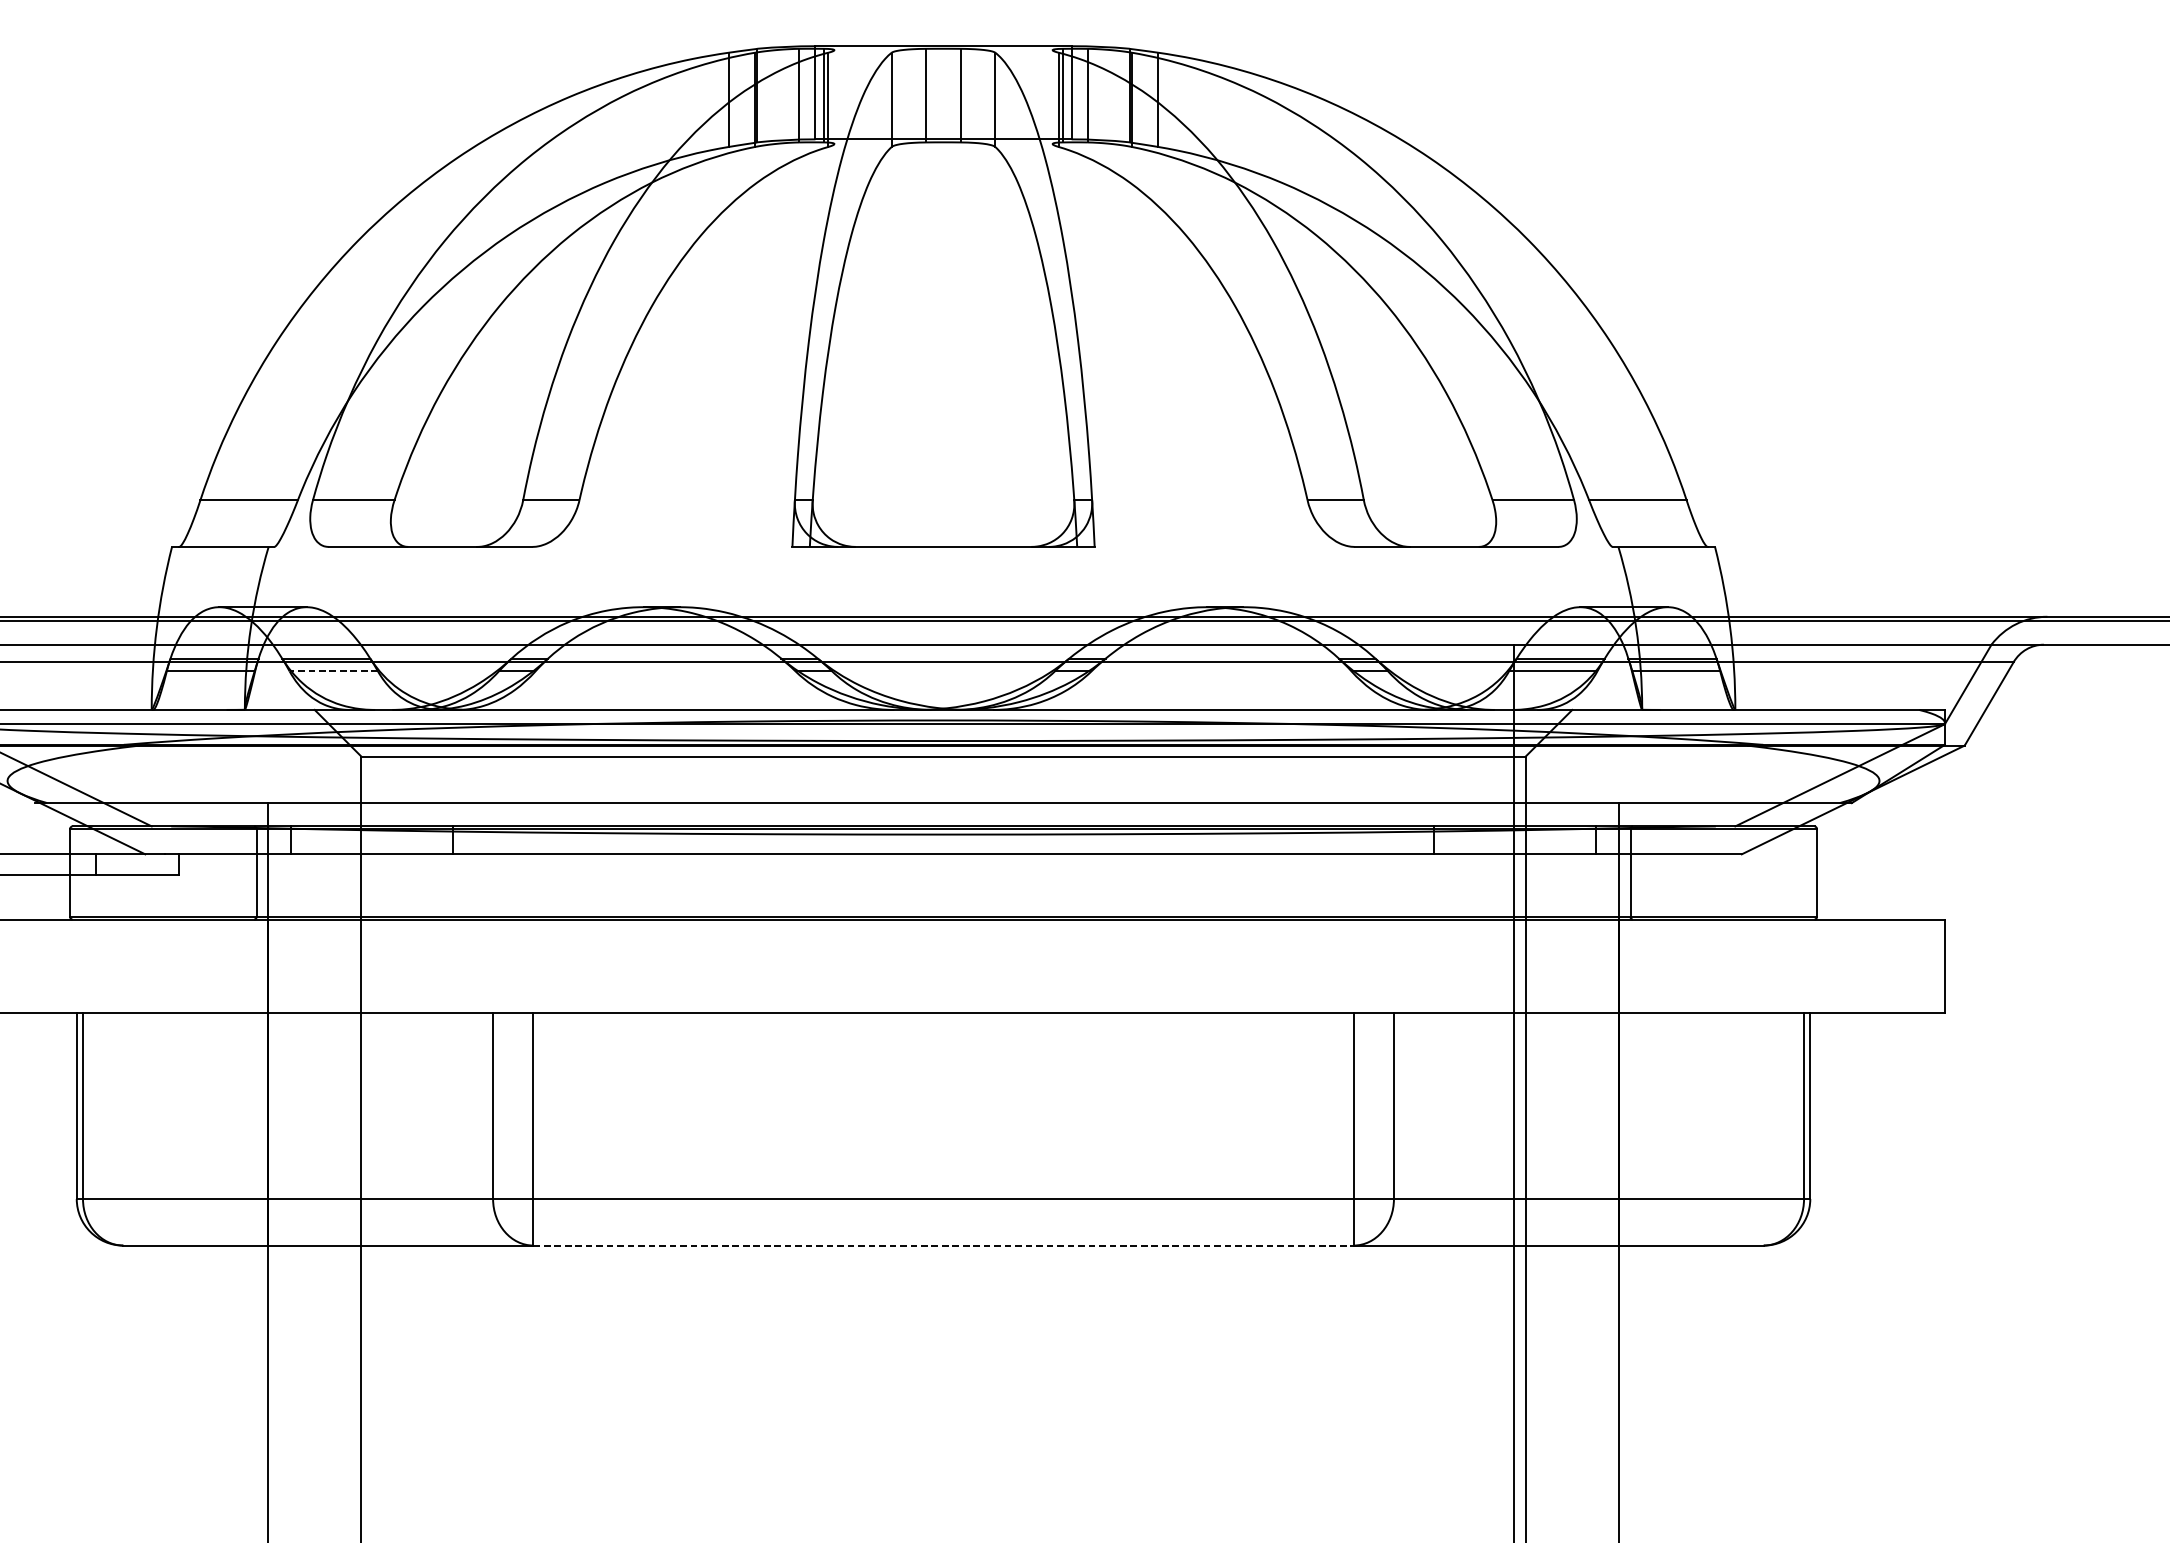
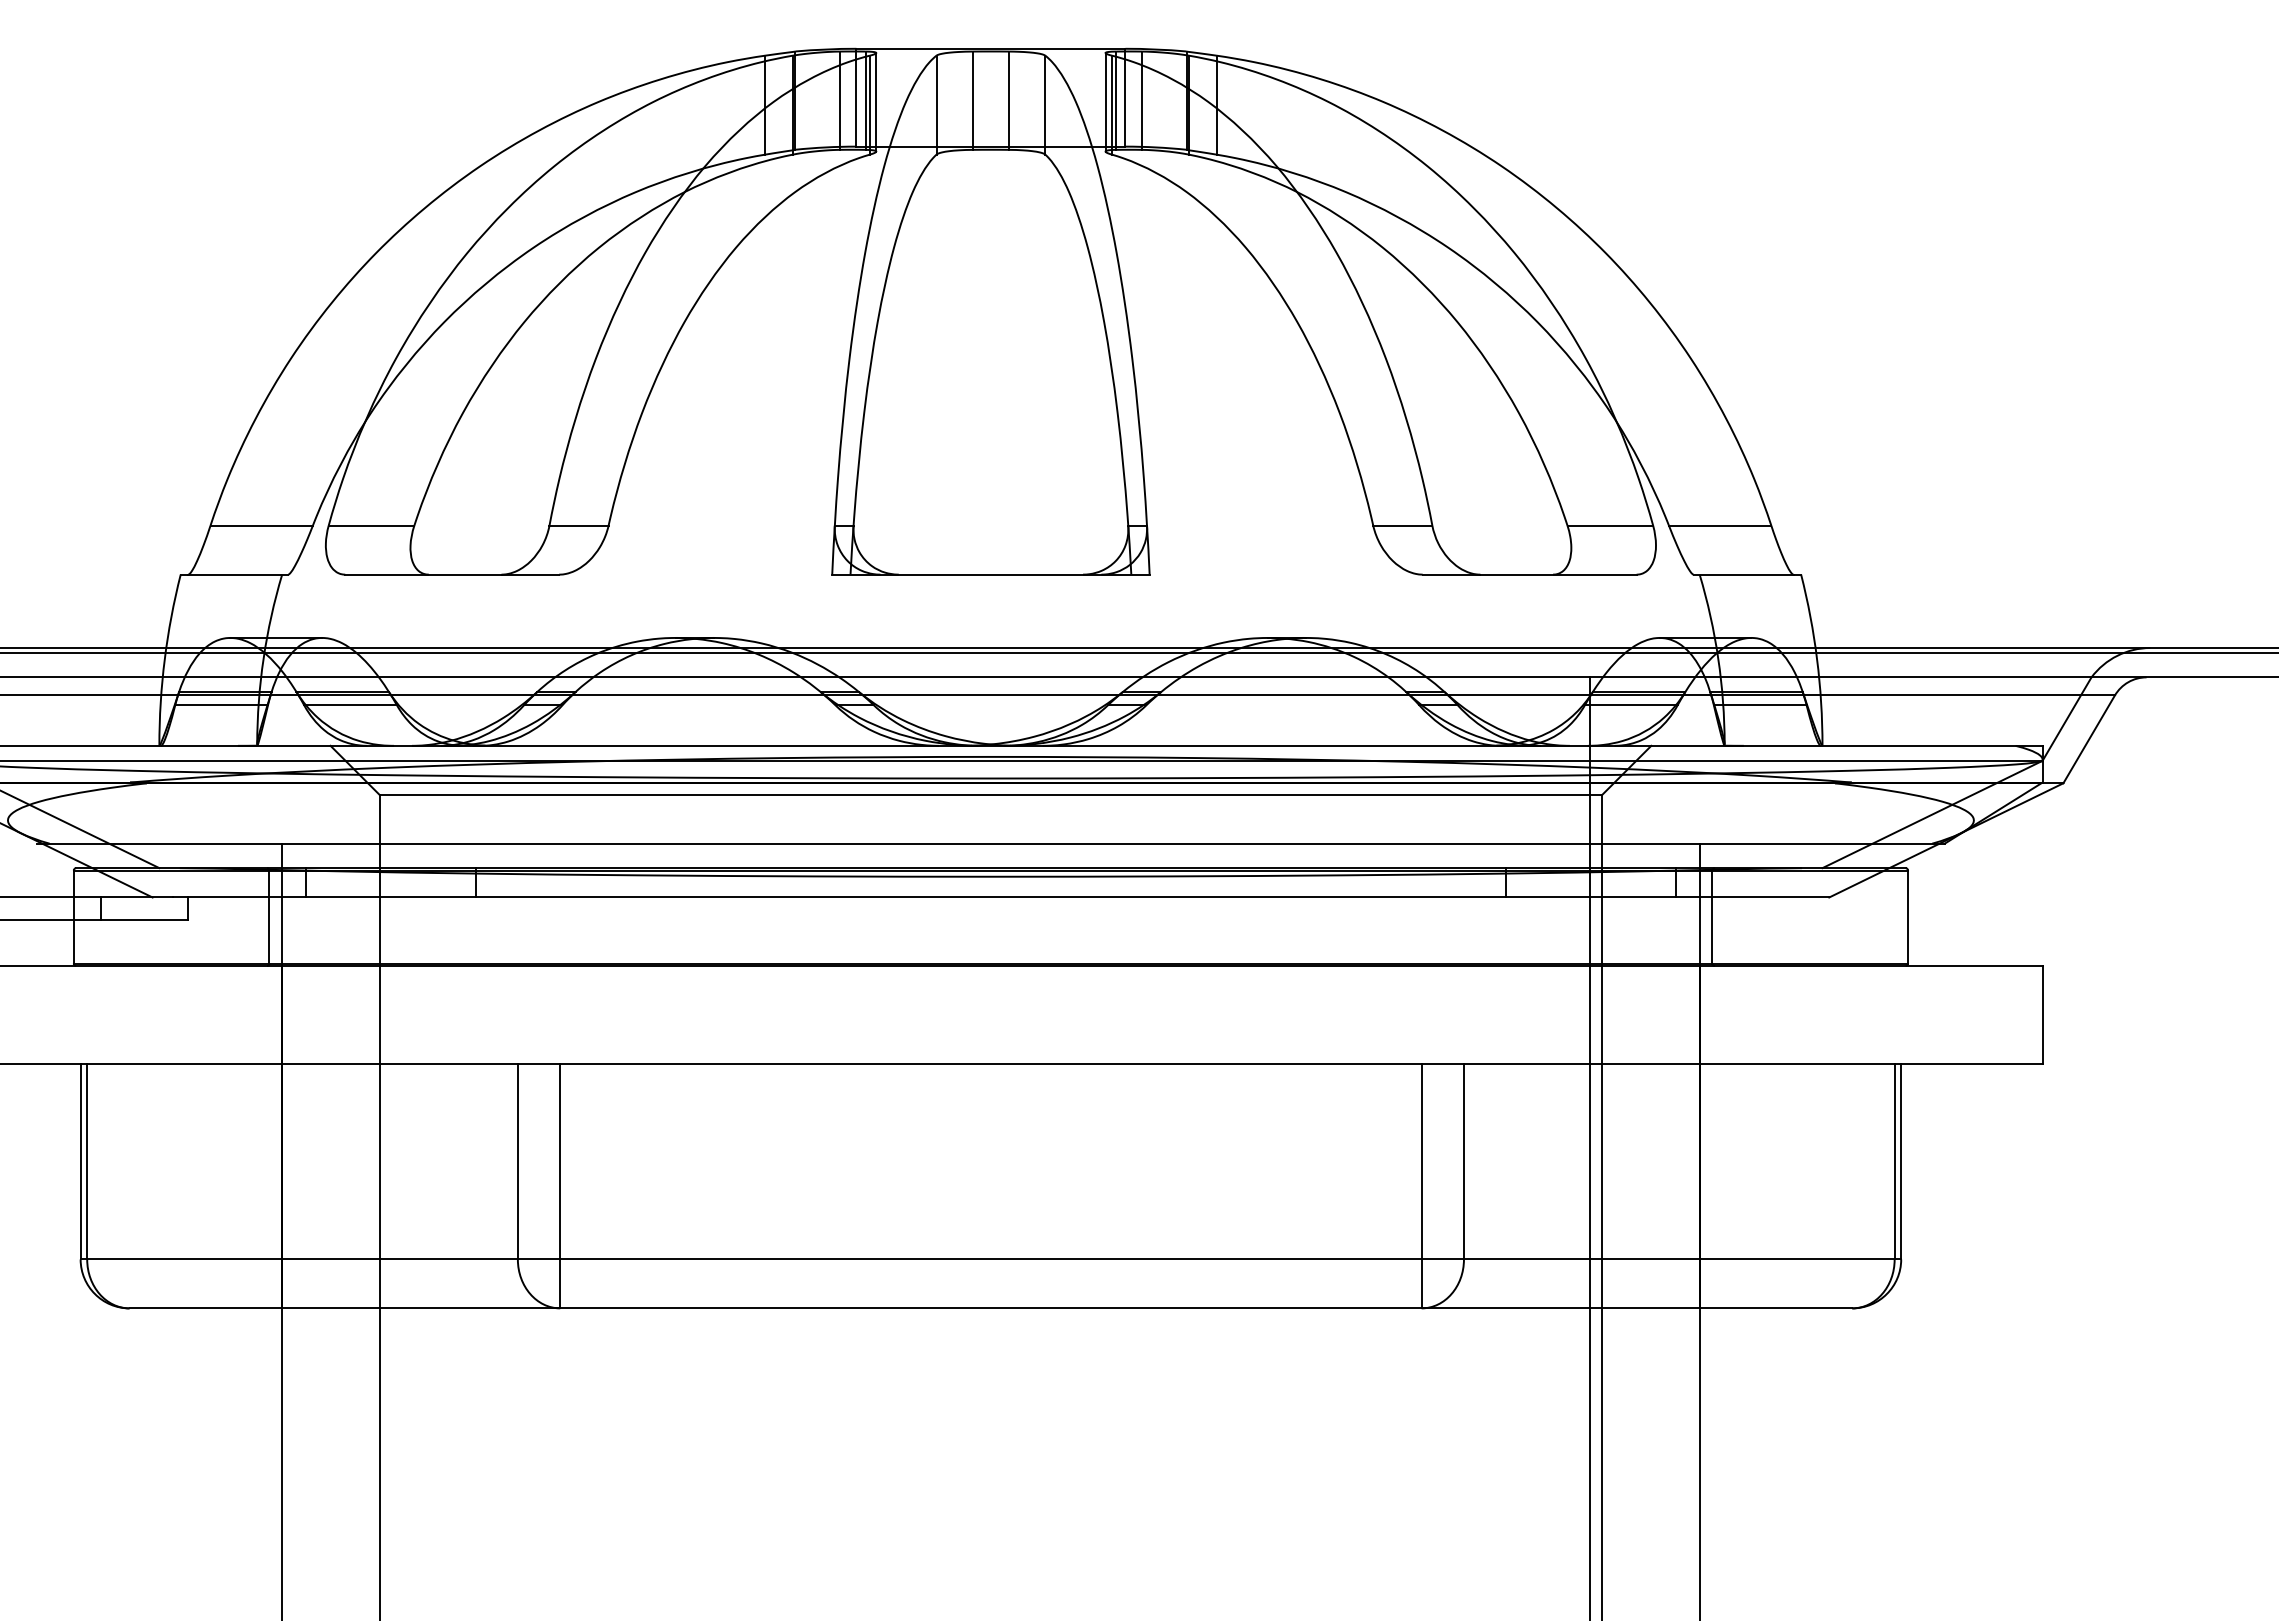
line: (834, 97) -> (876, 102), added
line: (1052, 97) -> (1105, 102), added
line: (333, 671) -> (350, 705), dashed -> solid
line: (943, 1245) -> (990, 1308), dashed -> solid

